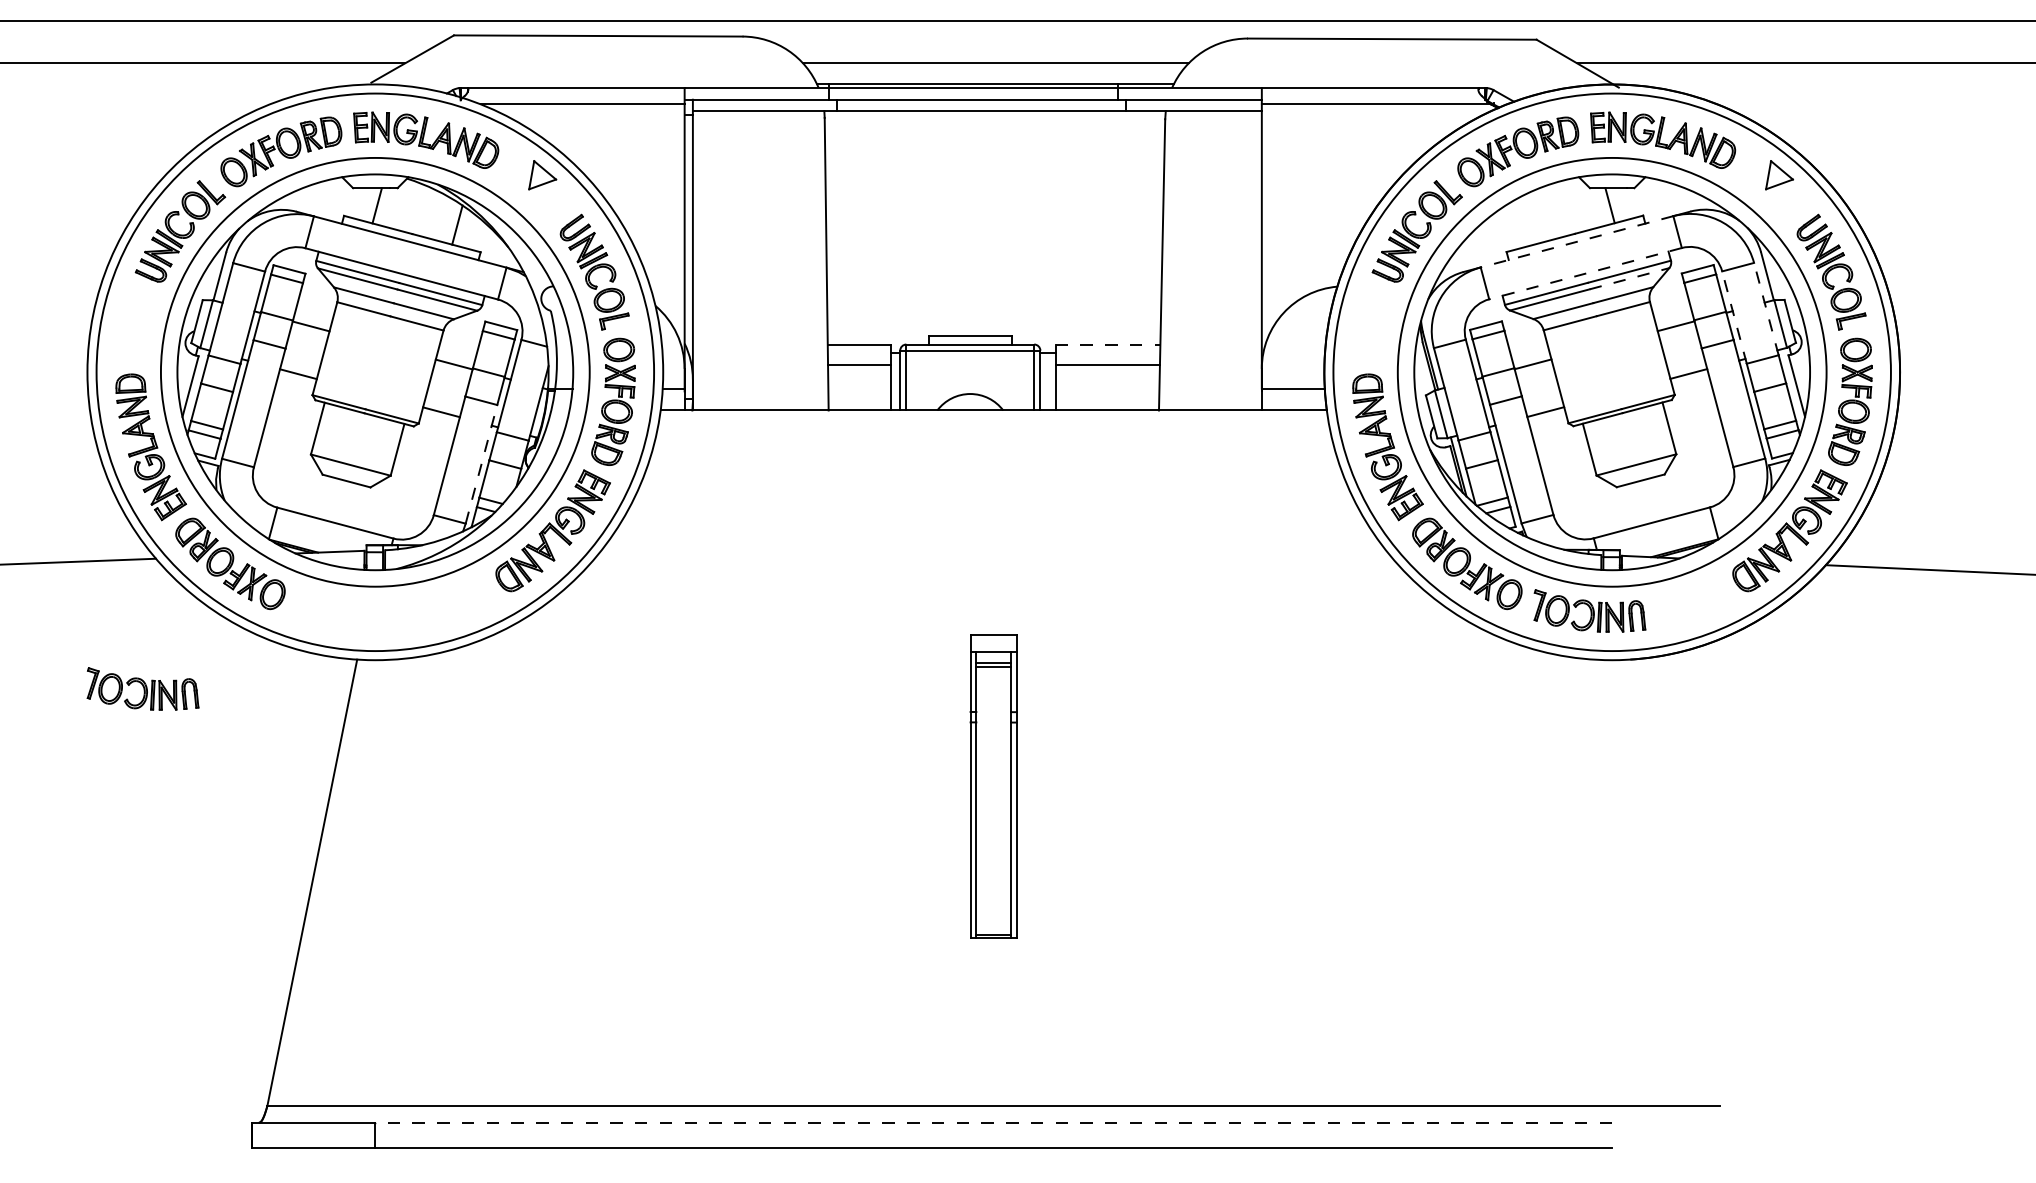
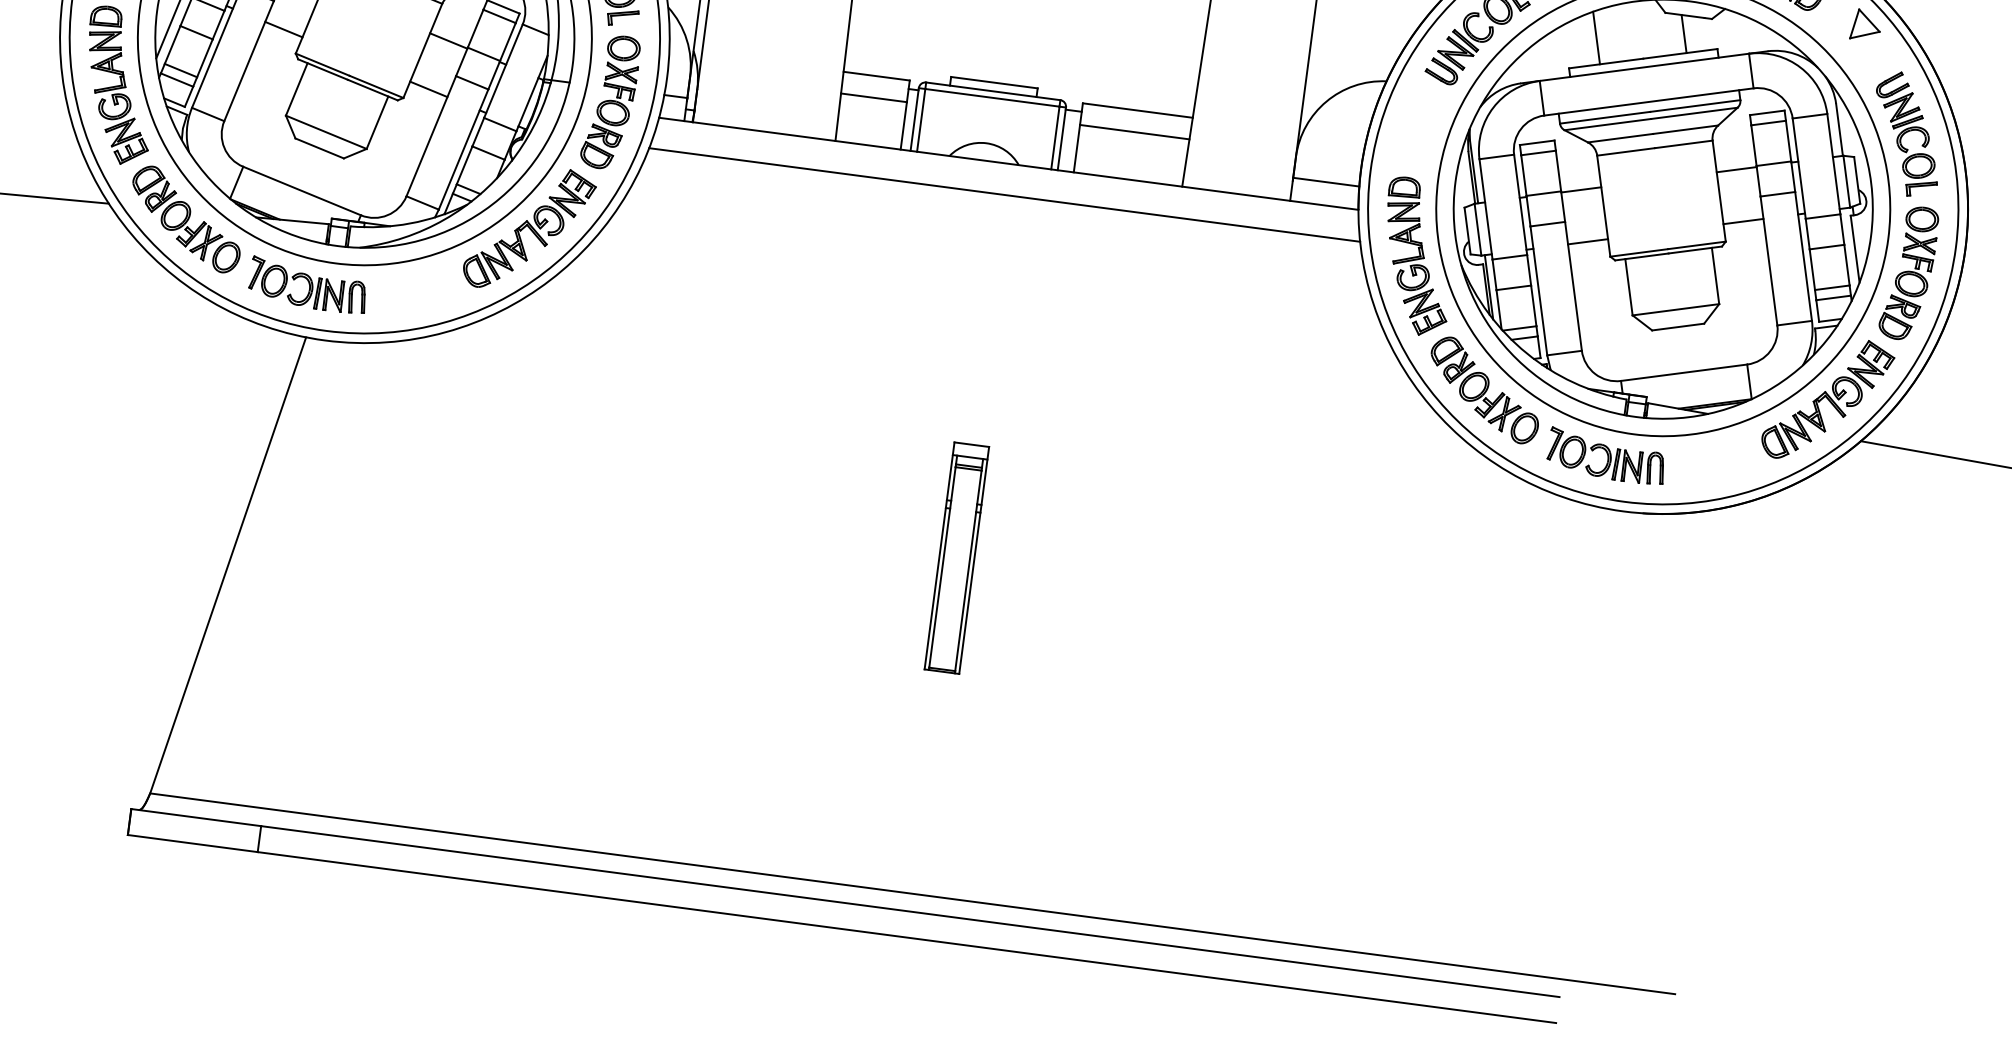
line: (1528, 220) -> (1596, 38), added
line: (1577, 241) -> (1644, 67), dashed -> solid
line: (1585, 273) -> (1648, 101), dashed -> solid
line: (1629, 278) -> (1694, 113), dashed -> solid
line: (1766, 309) -> (1833, 164), dashed -> solid
line: (1734, 317) -> (1799, 168), dashed -> solid
line: (1108, 344) -> (1138, 110), dashed -> solid
line: (993, 440) -> (1004, 195), added
line: (481, 463) -> (463, 148), dashed -> solid
part: (142, 688) -> (307, 285), moved
part: (993, 785) -> (956, 557), size x0.71
line: (993, 1122) -> (910, 911), dashed -> solid

